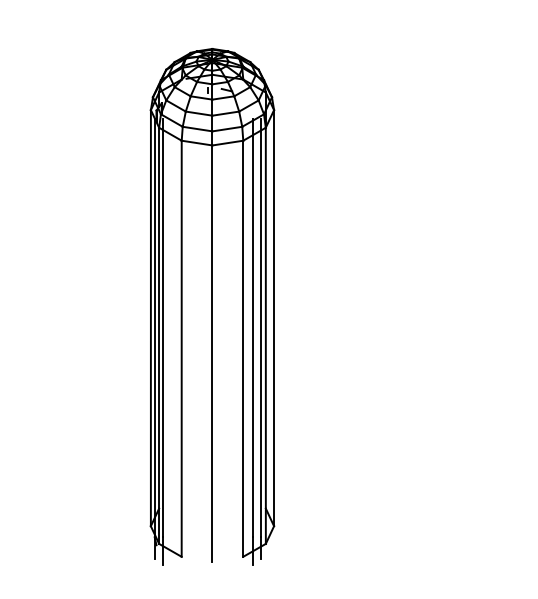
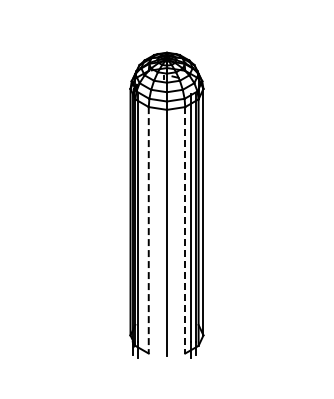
line: (181, 349) -> (148, 230), solid -> dashed
line: (243, 349) -> (185, 230), solid -> dashed

